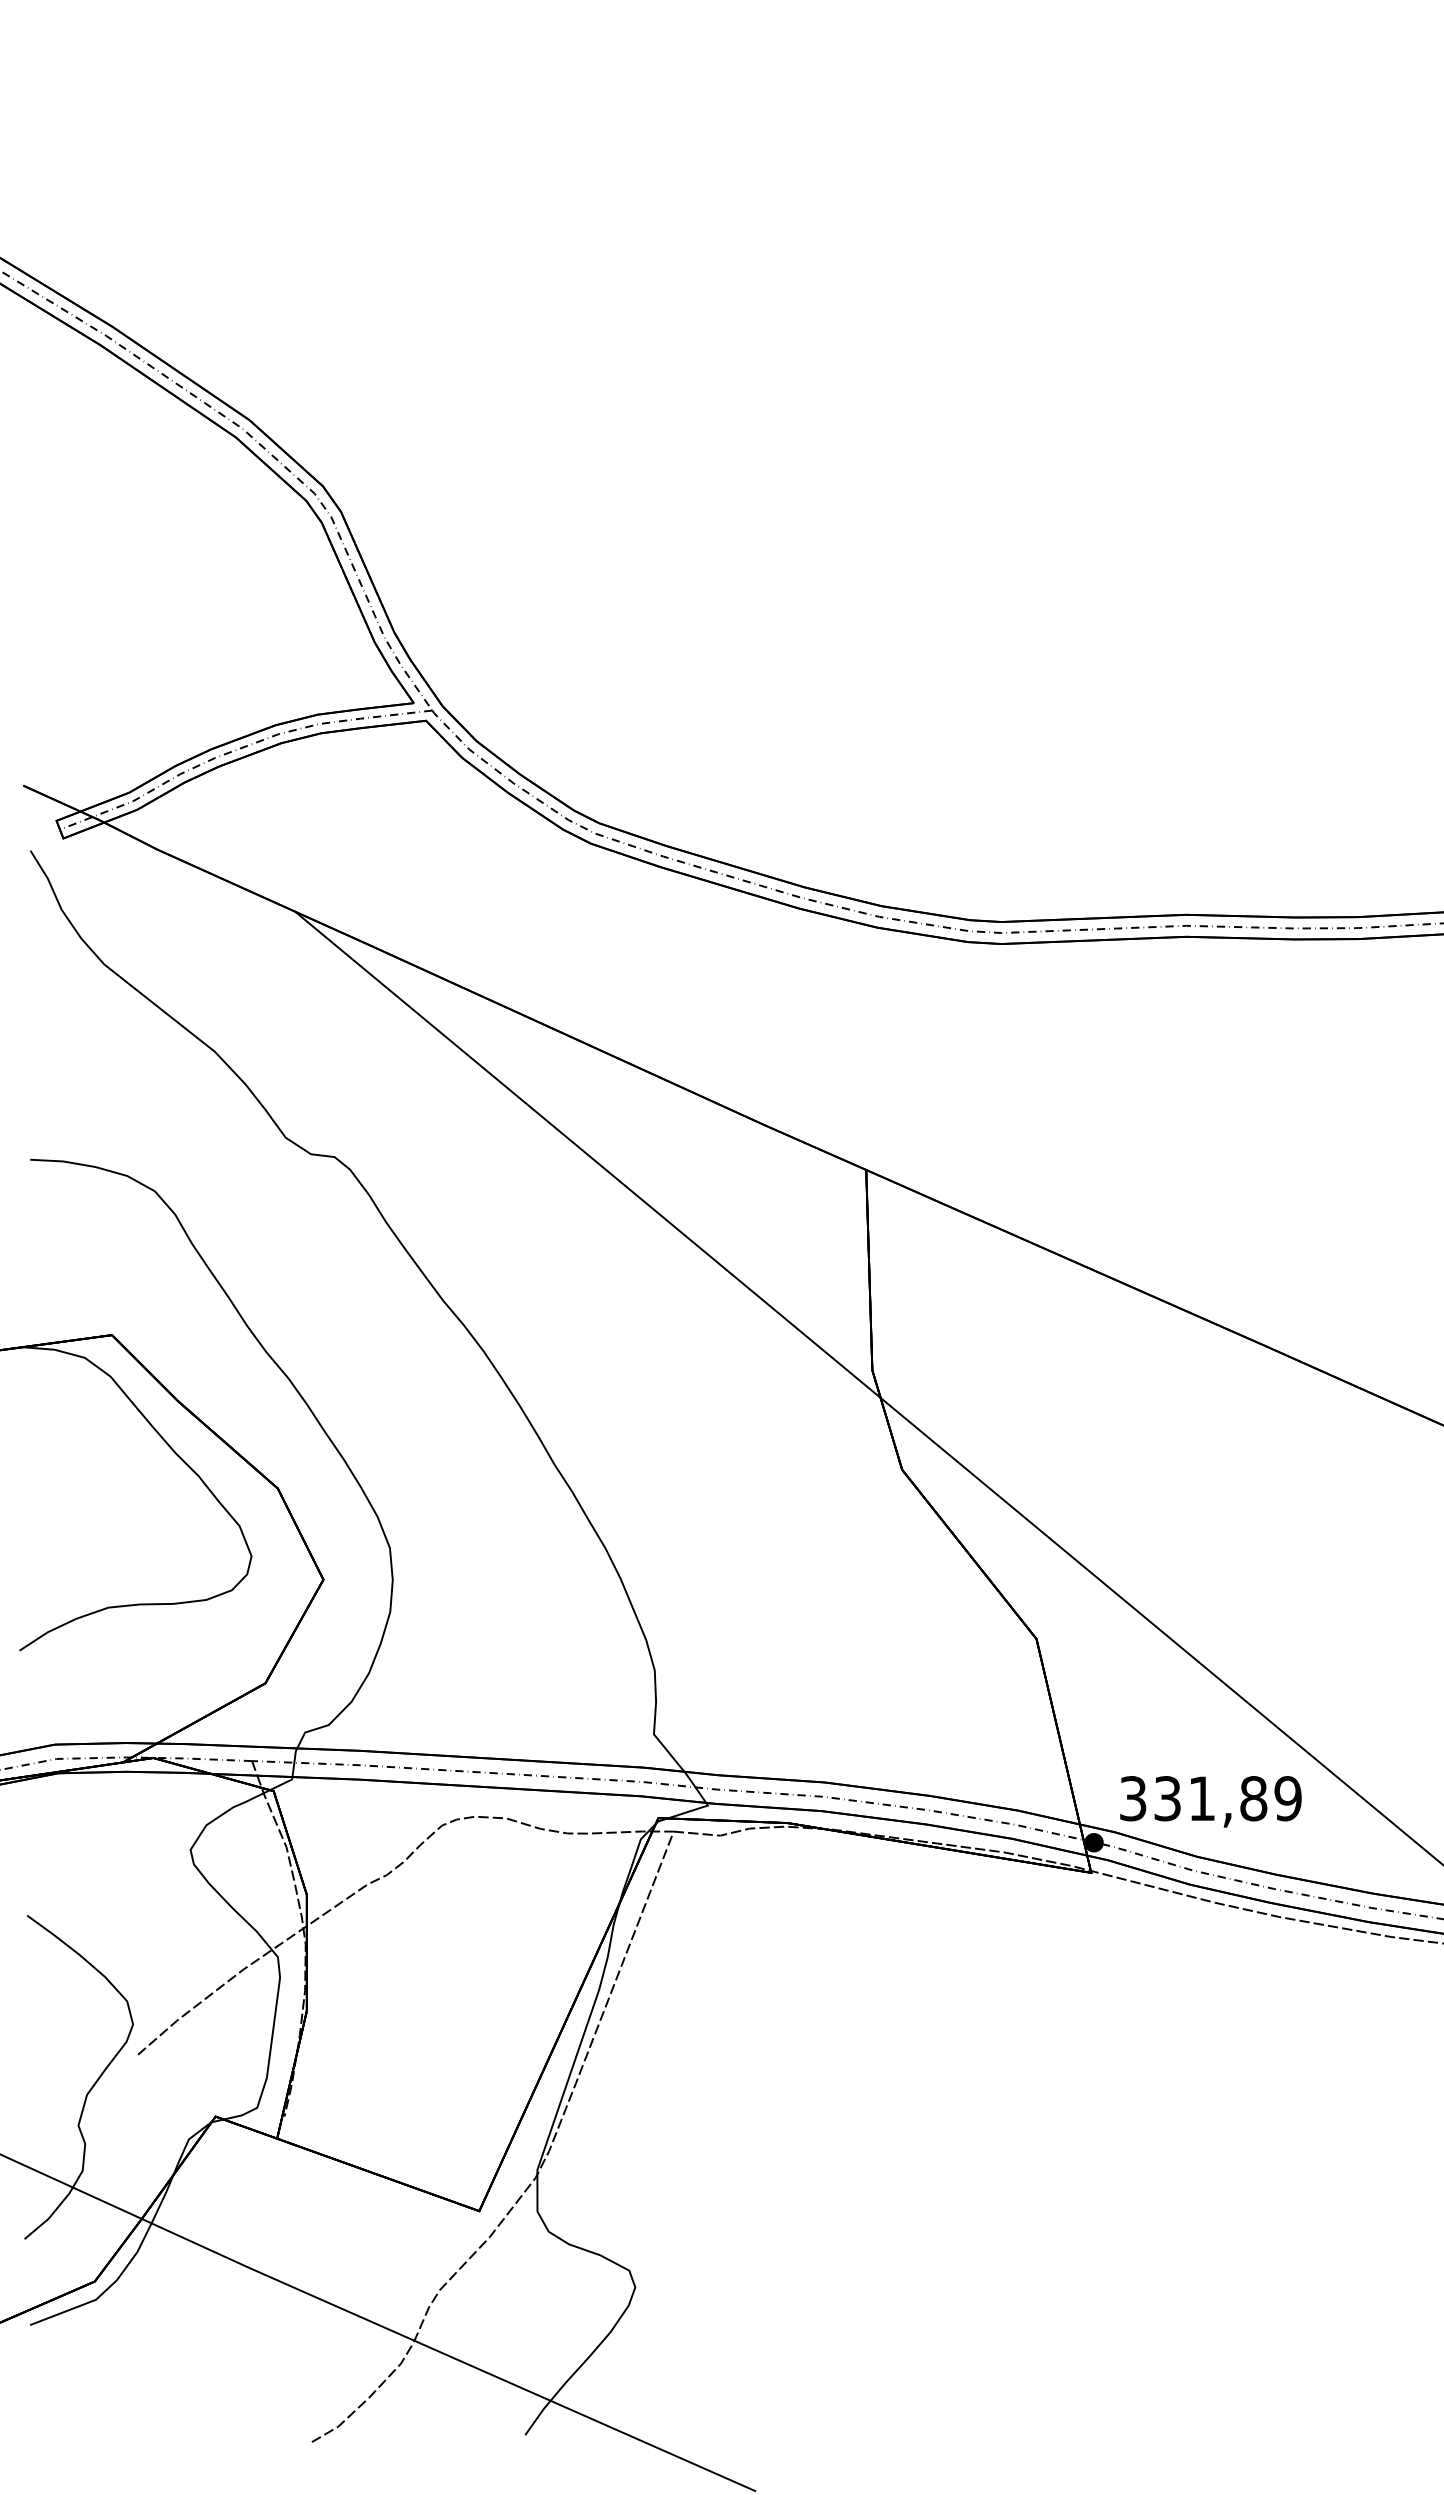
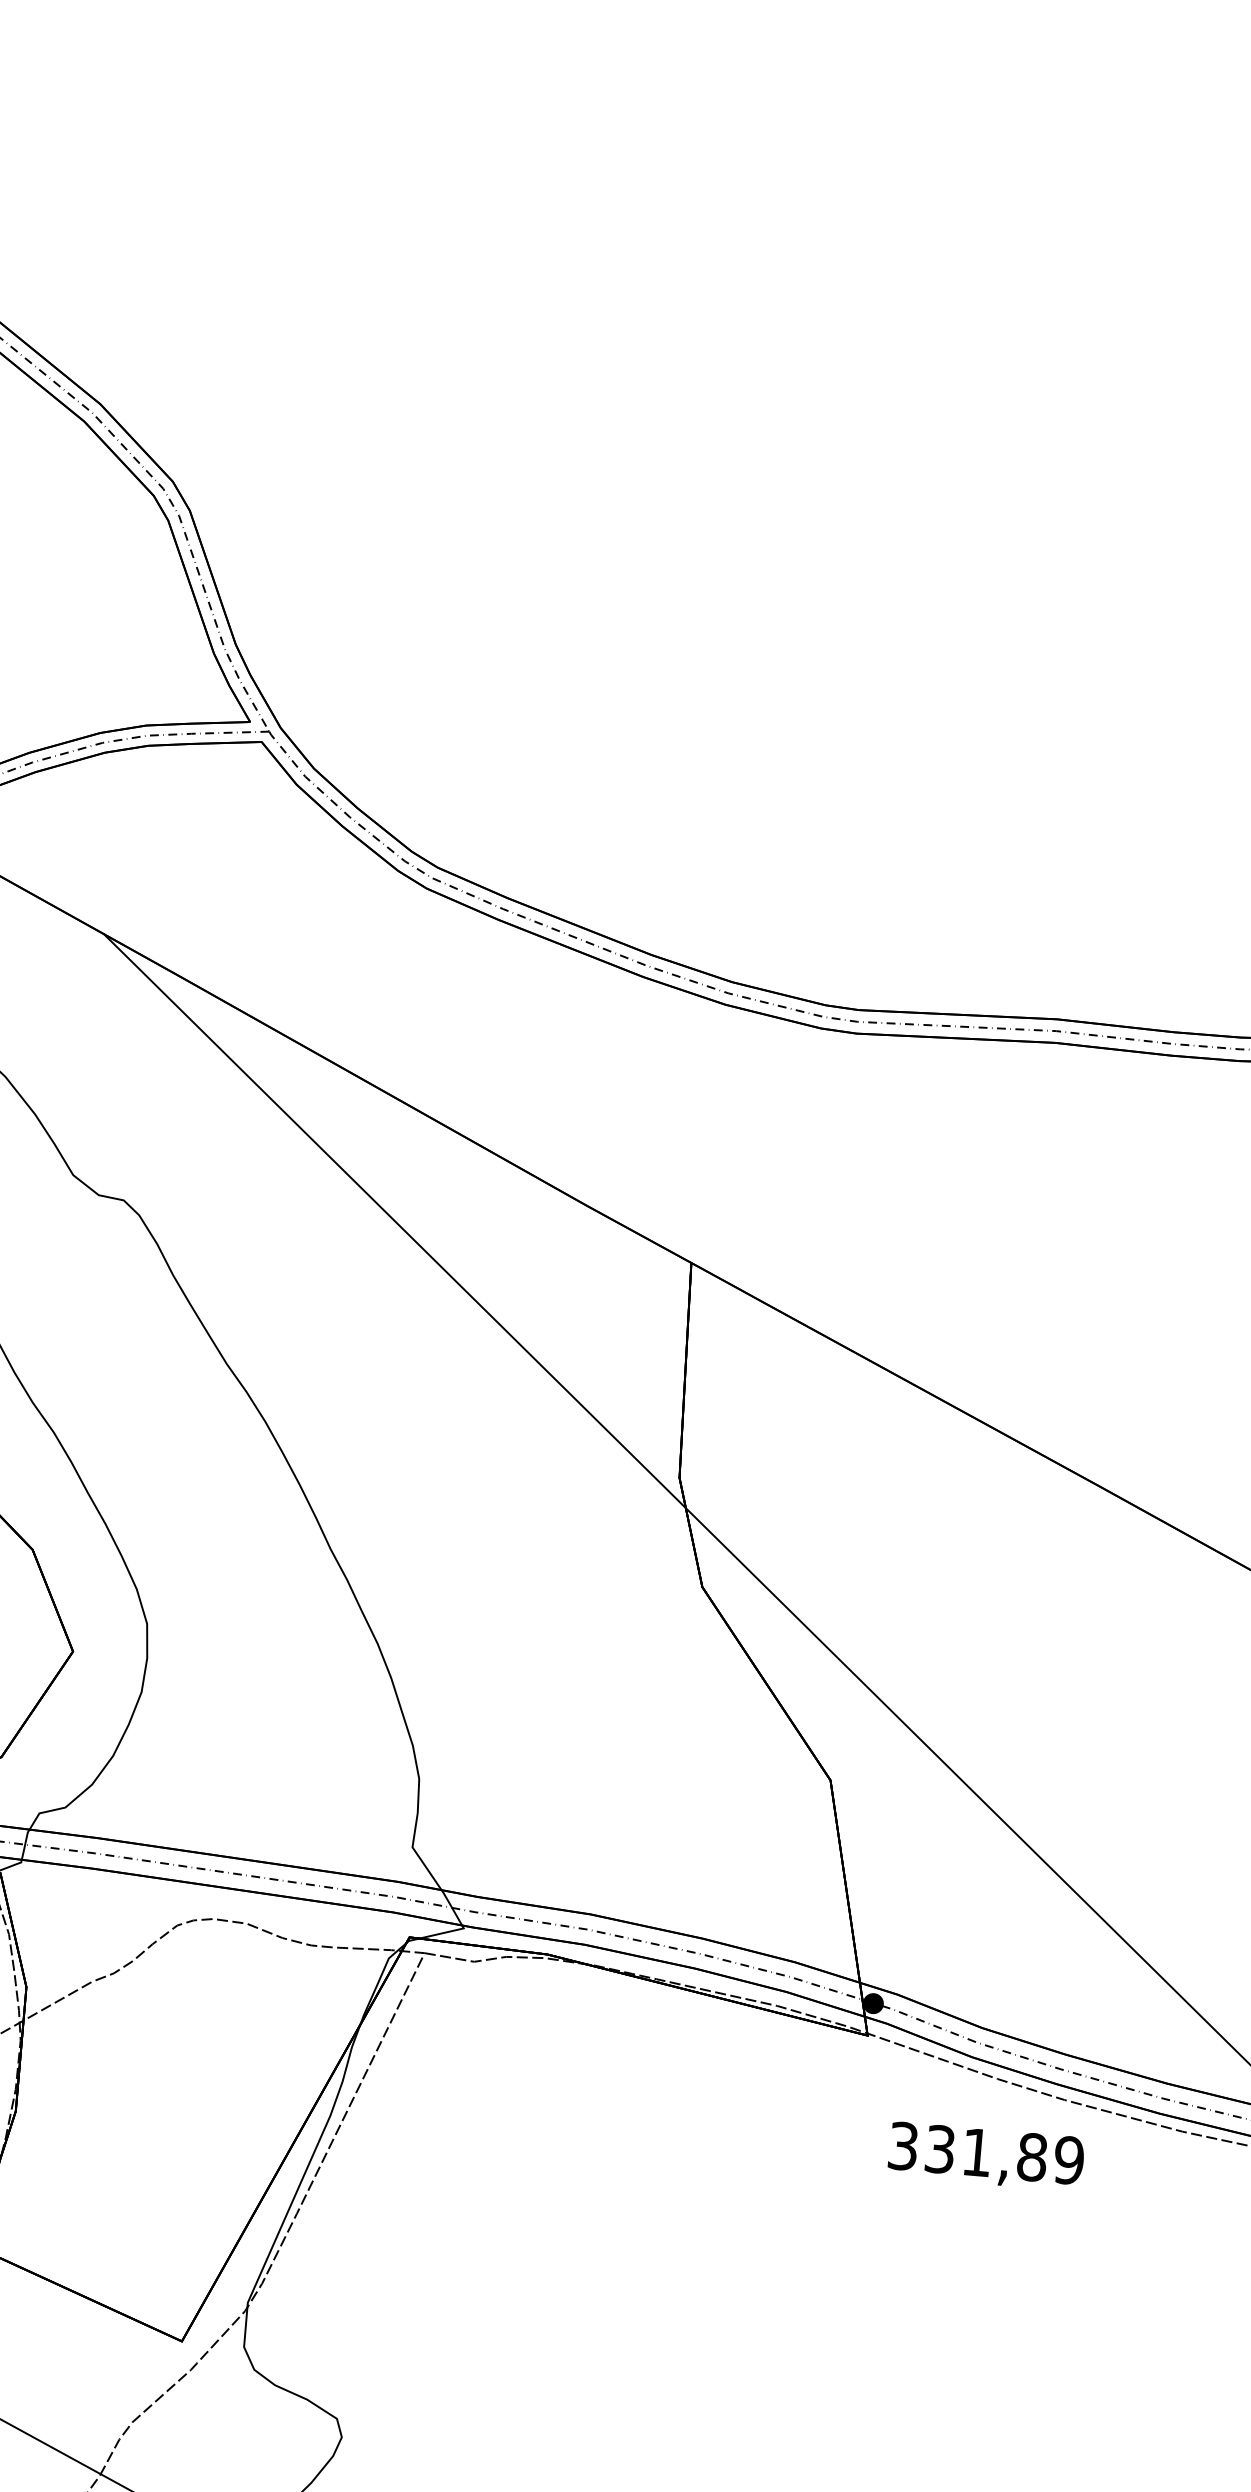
text: (1210, 1801) -> (985, 2156), moved

